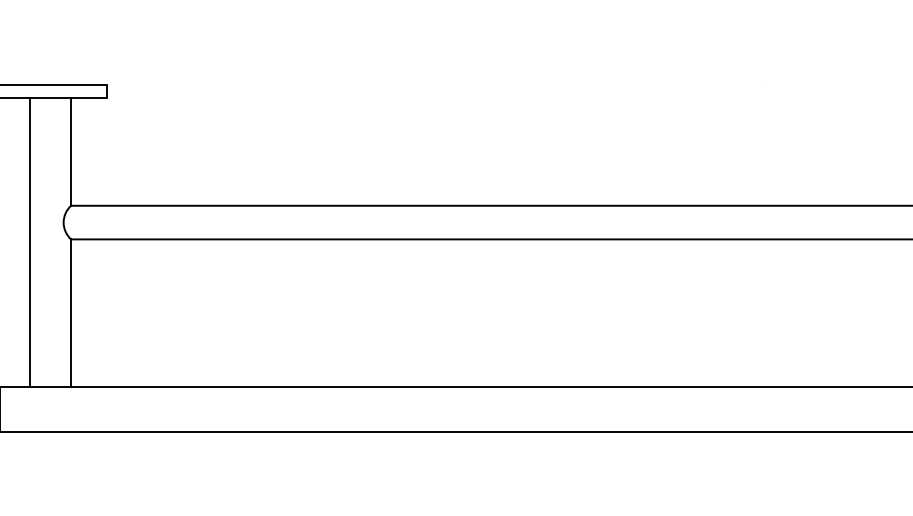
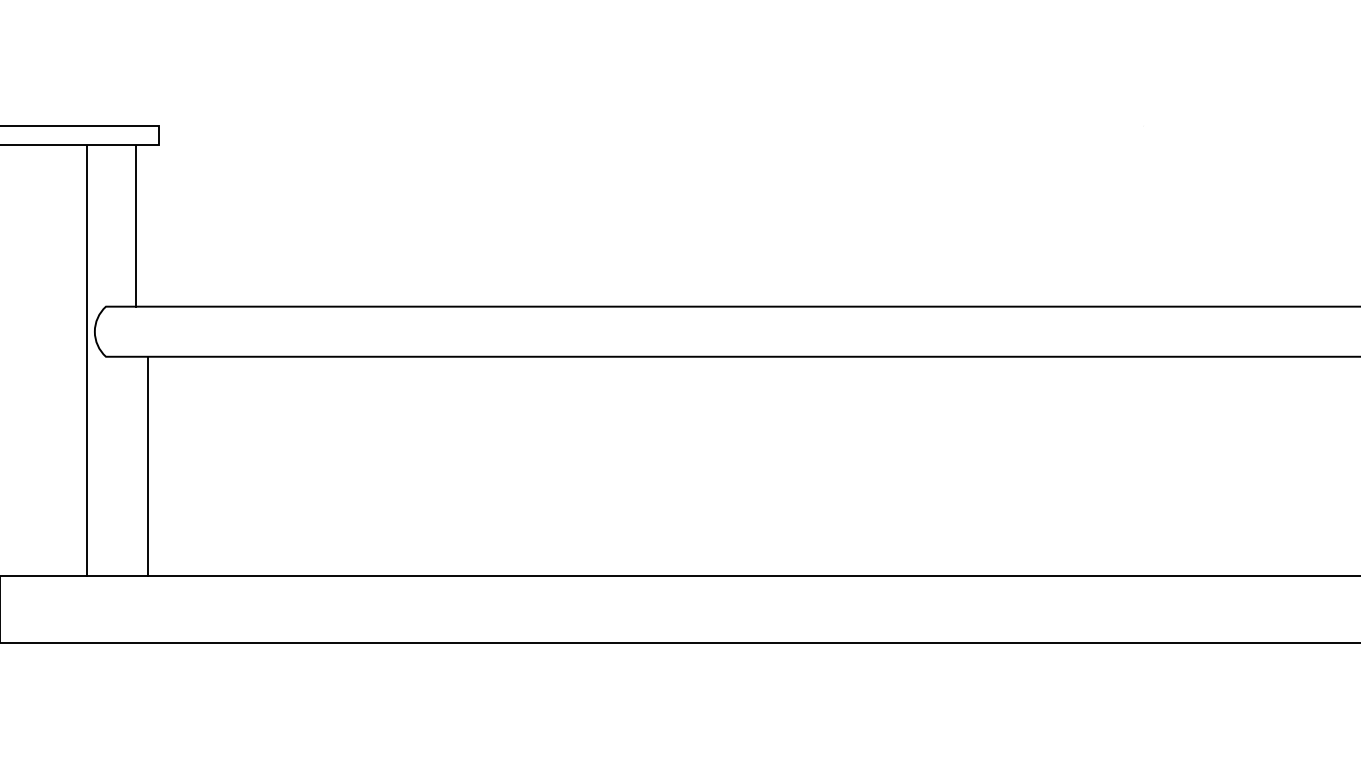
line: (71, 151) -> (136, 225), moved
line: (30, 242) -> (87, 361), moved
line: (71, 312) -> (148, 465), moved

